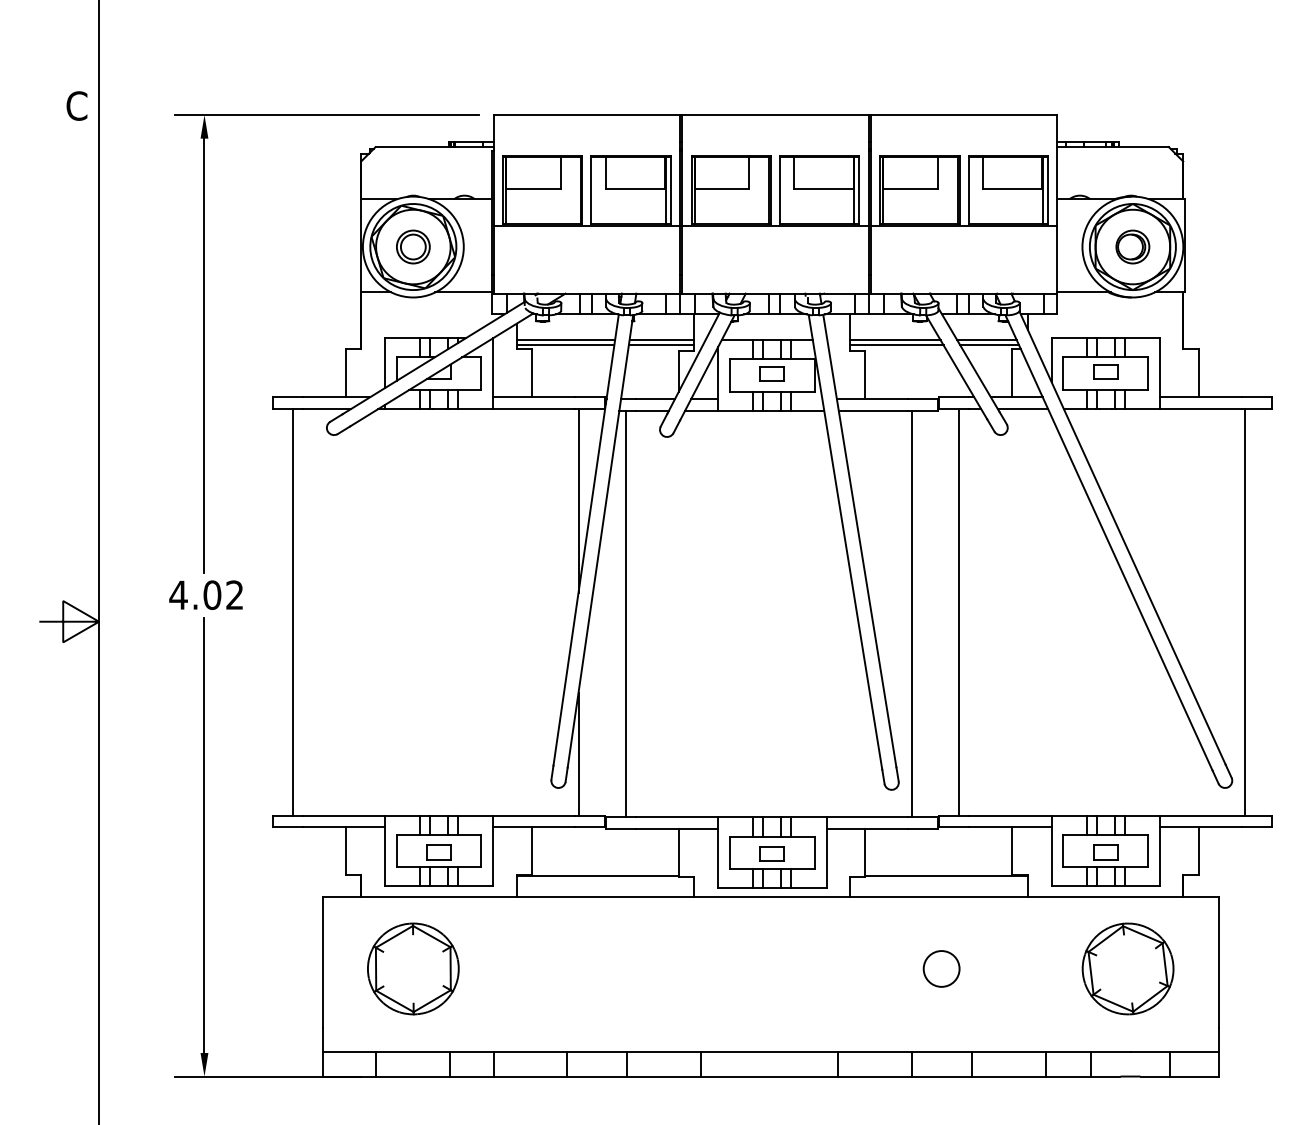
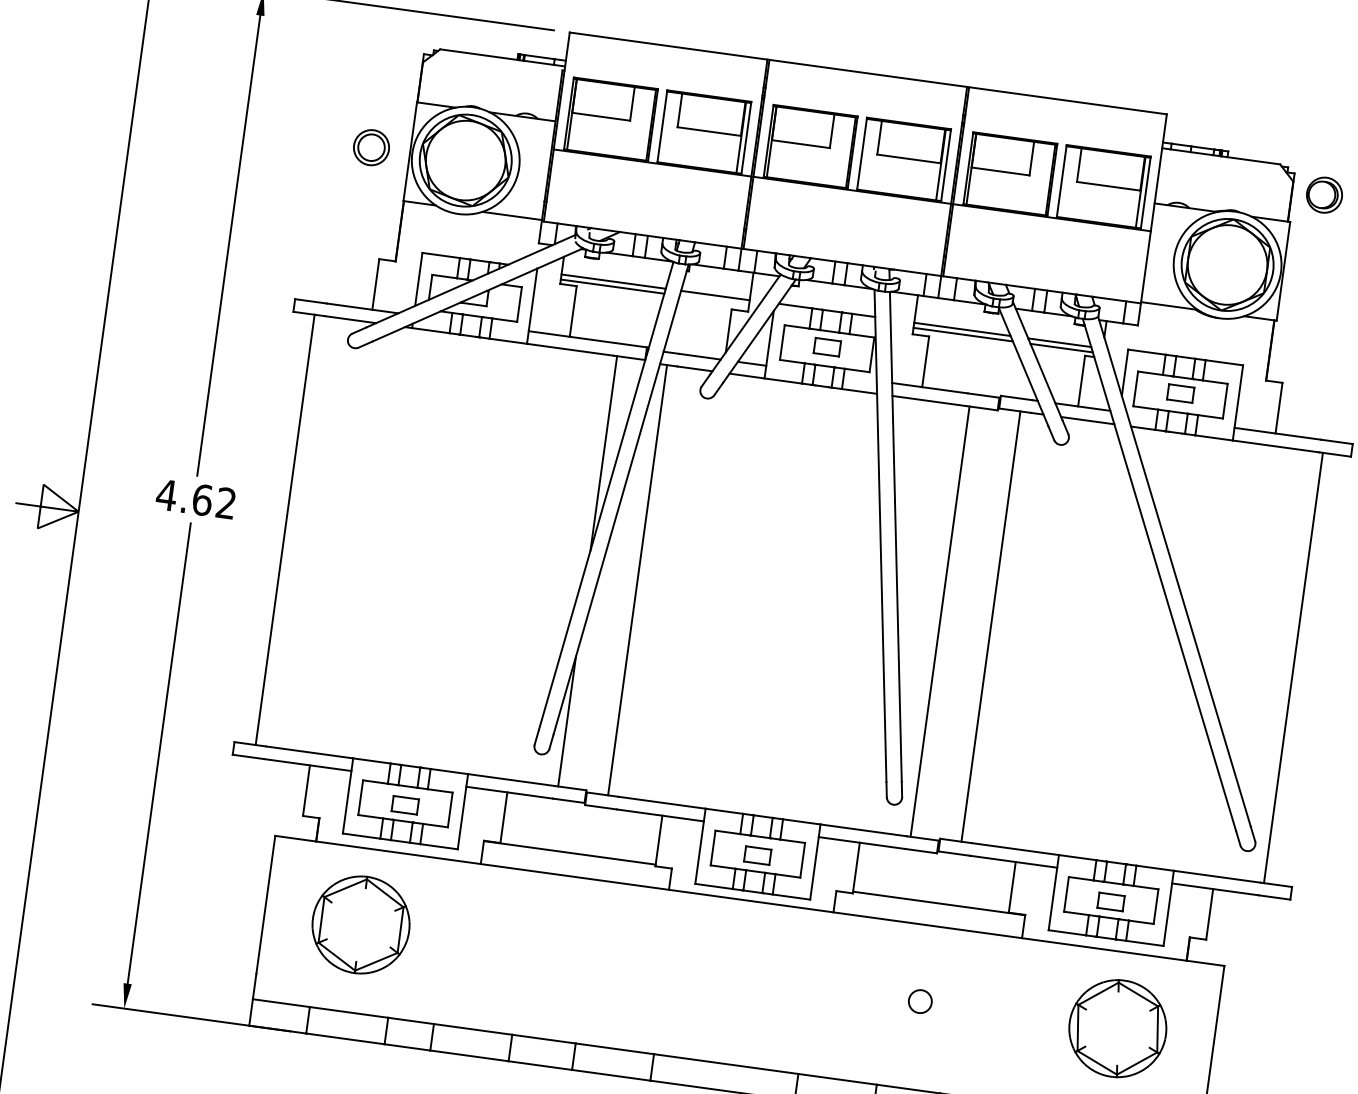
part: (413, 246) -> (371, 147), moved
part: (1132, 246) -> (1324, 194), moved
line: (661, 345) -> (714, 300), removed
text: (212, 594) -> (202, 499), 4.02 -> 4.62
circle: (941, 968) -> (920, 1001), size x0.6

